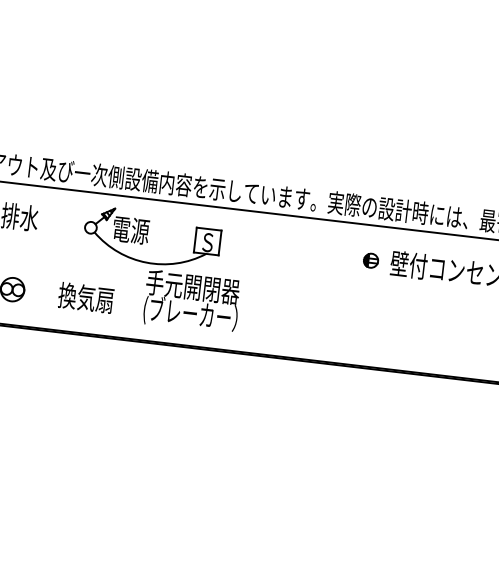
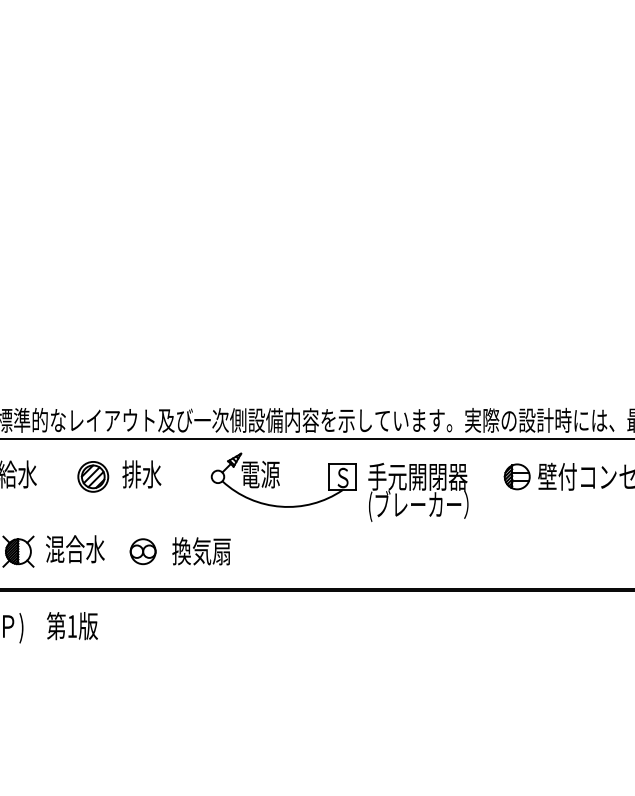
part: (370, 260) -> (516, 476), size x1.67
text: (85, 298) -> (201, 551), moved
text: (191, 301) -> (418, 492), moved

